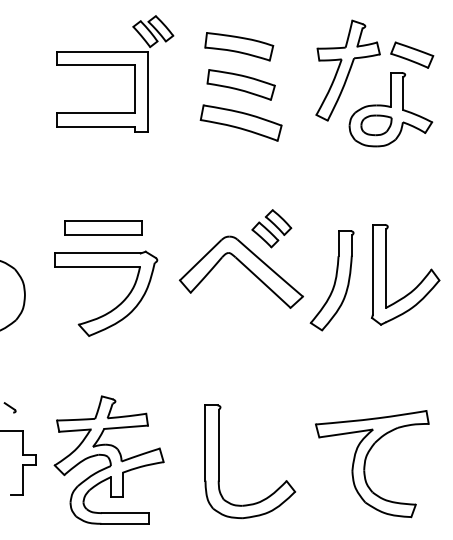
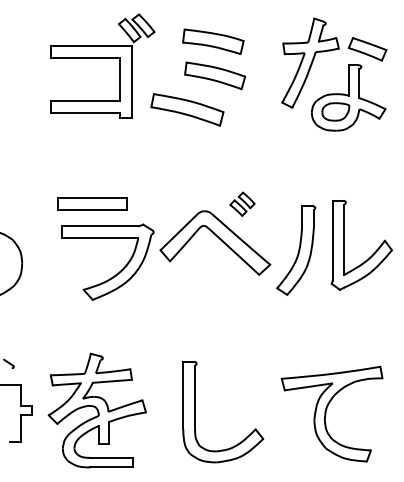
part: (240, 122) -> (186, 109), moved
part: (271, 228) -> (242, 203), size x0.7
part: (114, 307) -> (115, 274), moved

